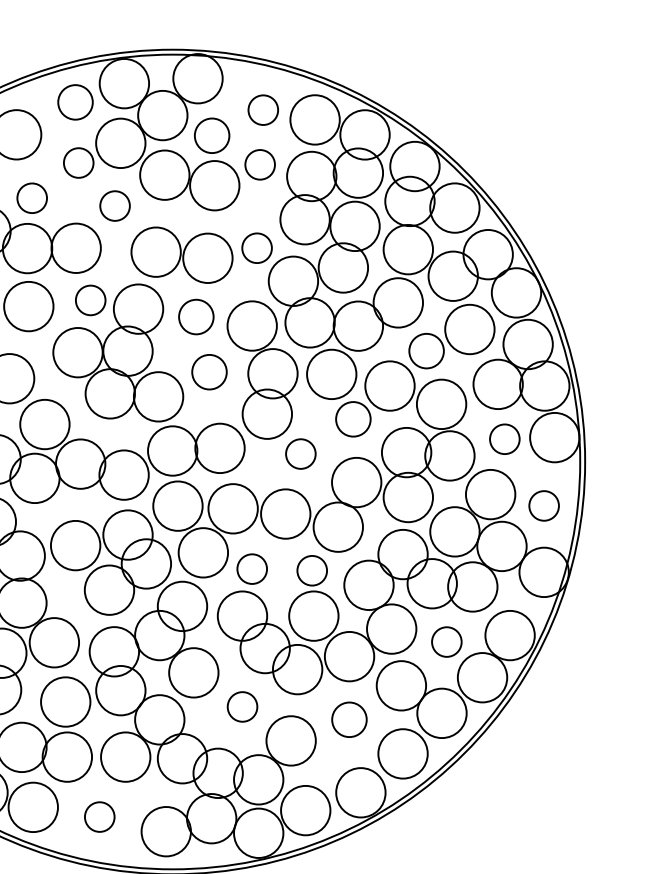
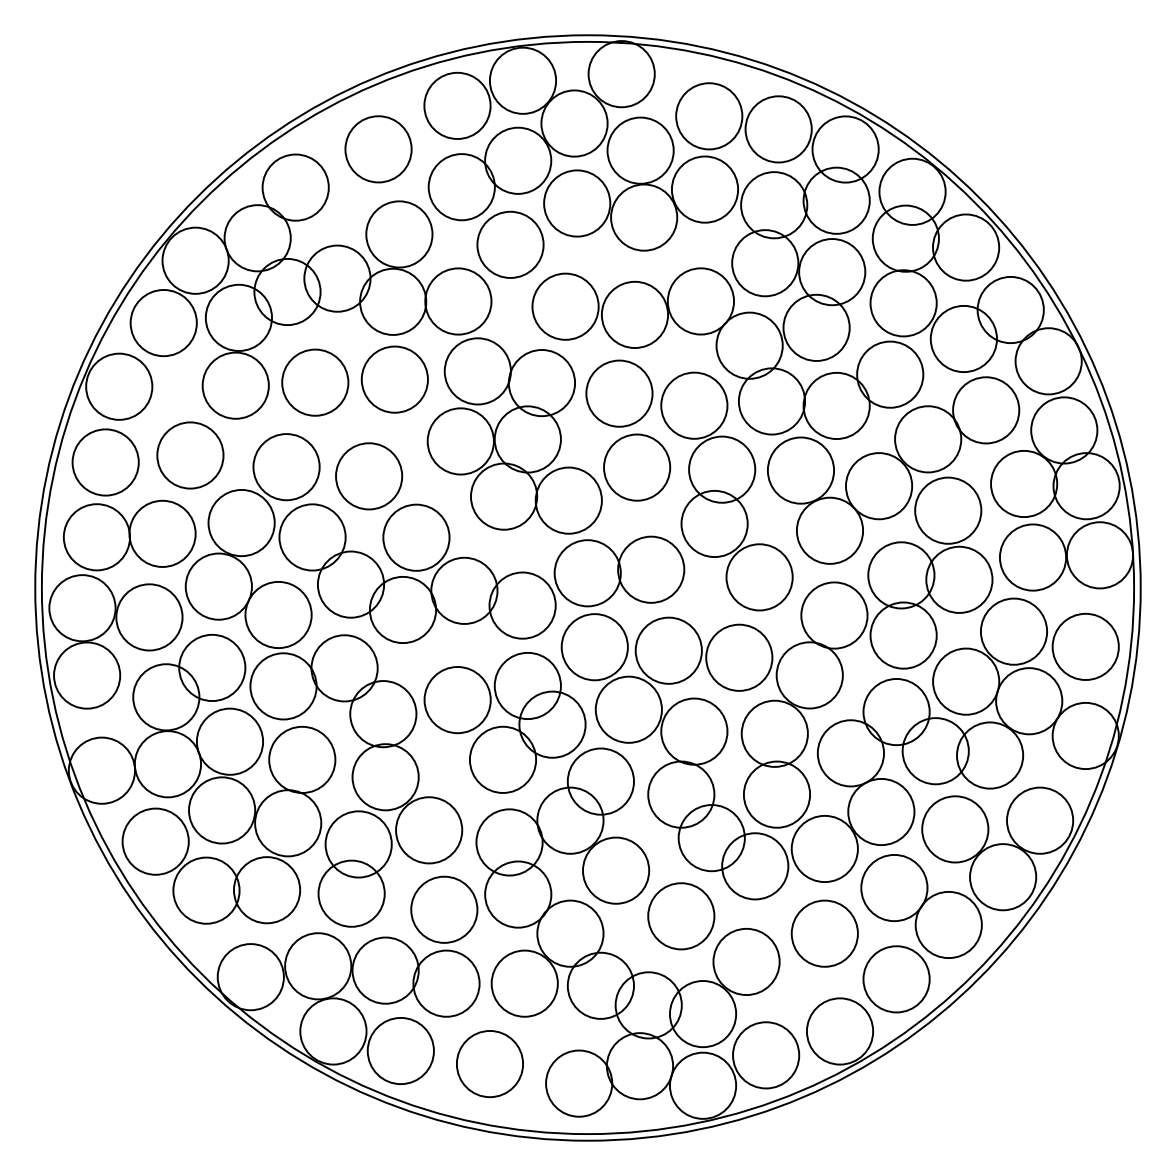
circle: (75, 102) -> (457, 105), size x1.43
circle: (263, 110) -> (709, 116), size x1.67
circle: (212, 135) -> (640, 150), size x1.43
circle: (78, 163) -> (461, 187), size x1.67
circle: (259, 164) -> (704, 189), size x1.67
circle: (32, 198) -> (399, 234), size x1.67
circle: (115, 205) -> (510, 244), size x1.67
circle: (256, 248) -> (700, 301), size x1.67
circle: (90, 300) -> (477, 371), size x1.67
circle: (196, 316) -> (619, 393), size x1.43
circle: (426, 351) -> (928, 439), size x1.43
circle: (209, 372) -> (637, 467), size x1.43
circle: (353, 419) -> (829, 530), size x1.43
circle: (504, 439) -> (1032, 557), size x1.67
circle: (300, 454) -> (759, 577), size x1.67
circle: (543, 505) -> (1085, 646), size x1.67
circle: (252, 569) -> (694, 731), size x1.67
circle: (311, 570) -> (774, 733), size x1.67
circle: (447, 642) -> (955, 829), size x1.67
circle: (242, 707) -> (681, 916), size x1.67
circle: (349, 719) -> (824, 933), size x1.43
circle: (99, 816) -> (489, 1063), size x1.67

